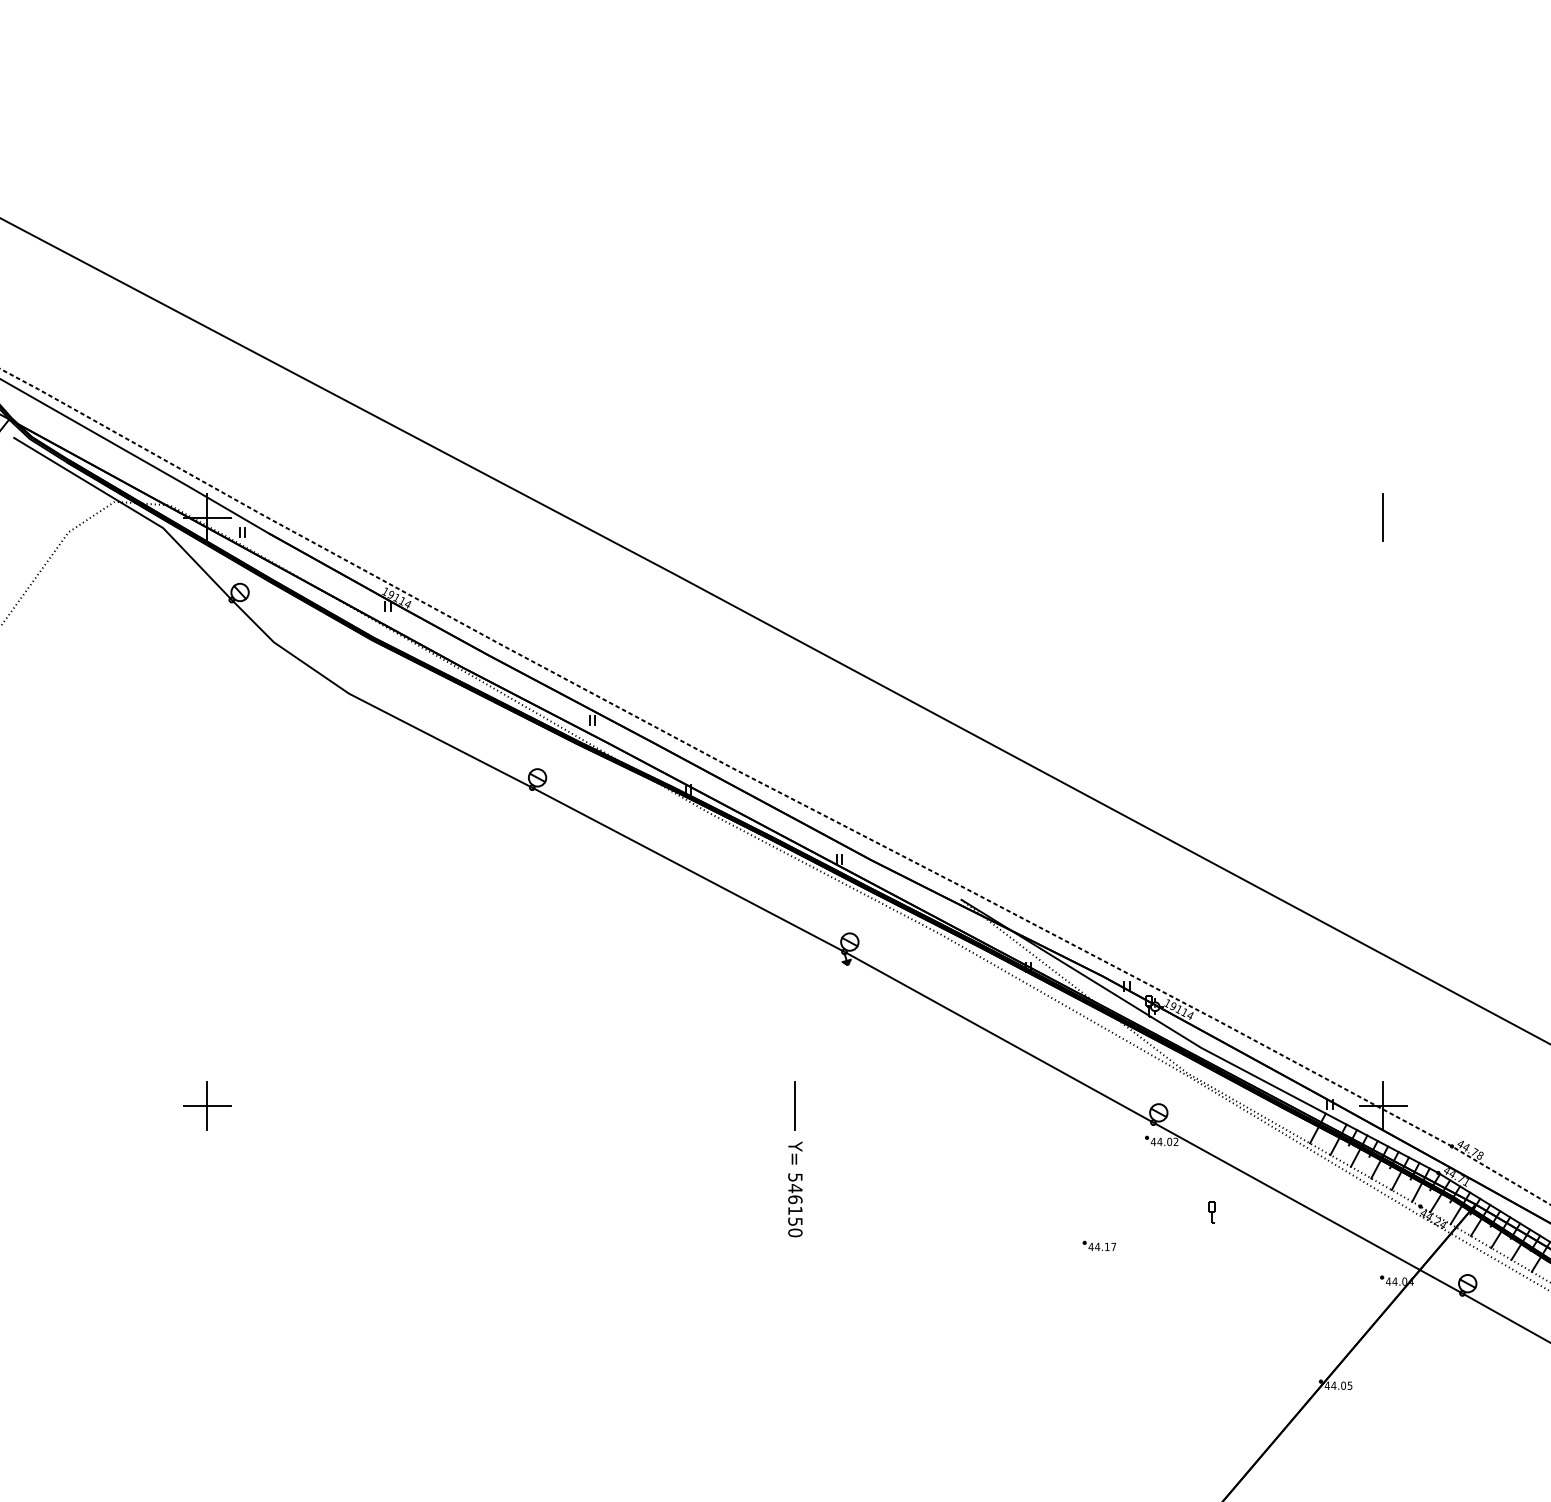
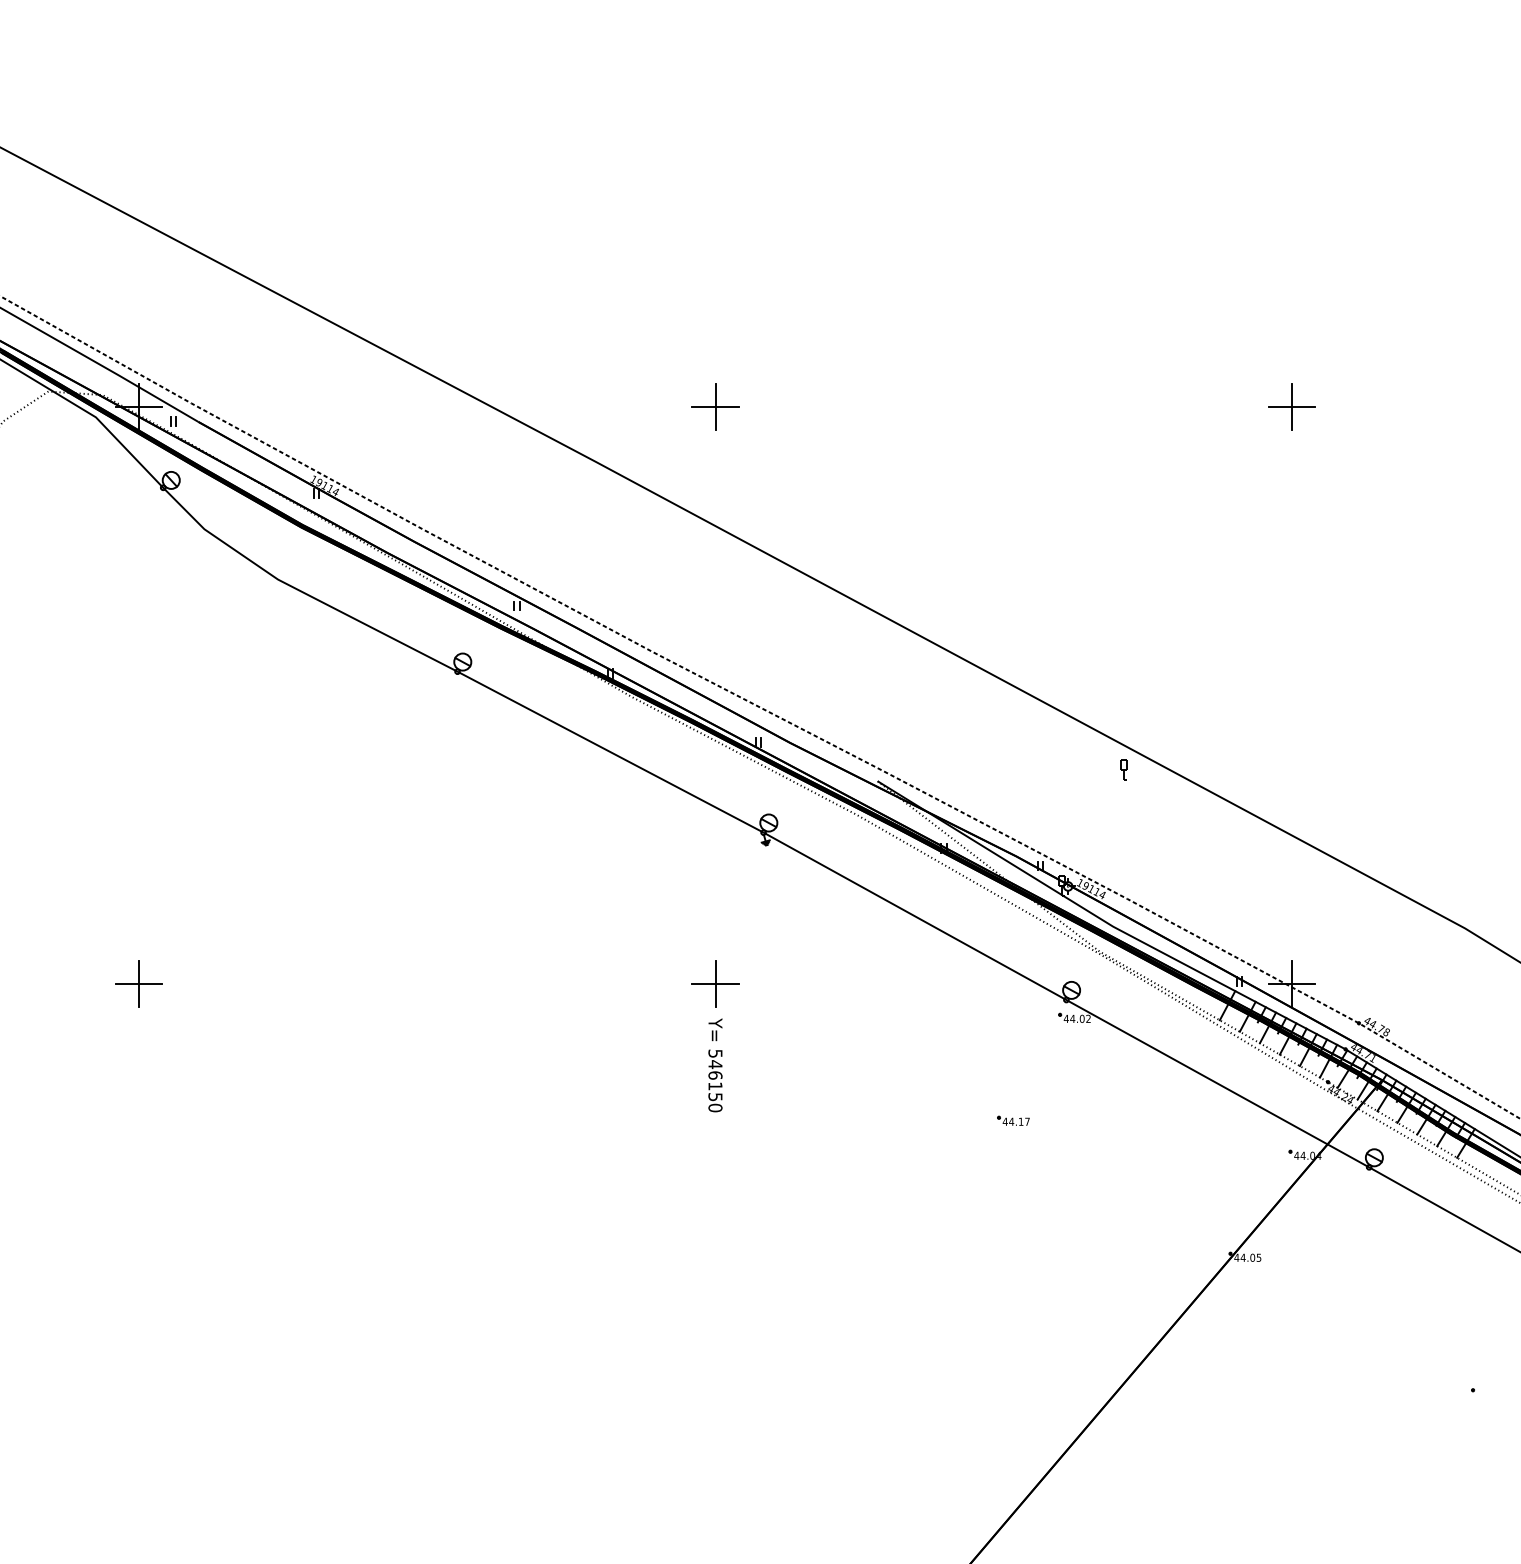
part: (795, 517) -> (715, 406), added
line: (1383, 518) -> (1291, 407), added
line: (795, 1105) -> (715, 983), added
part: (1211, 1211) -> (1123, 769), moved

